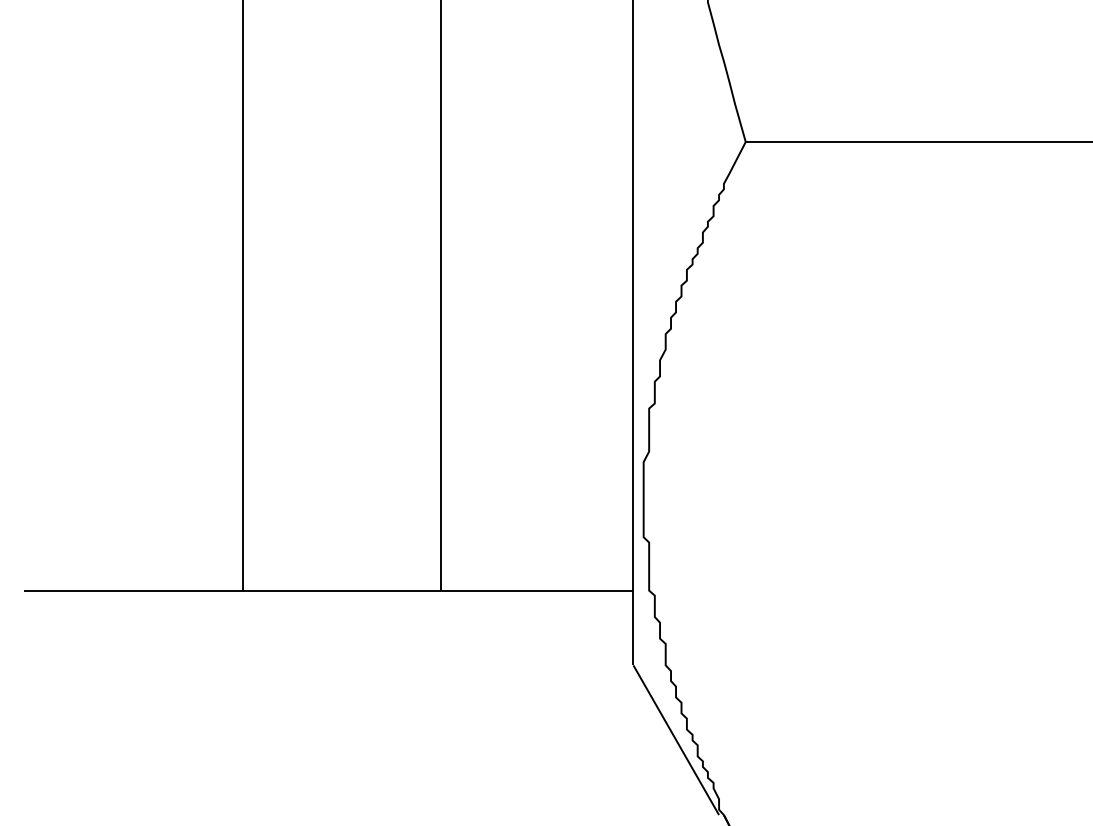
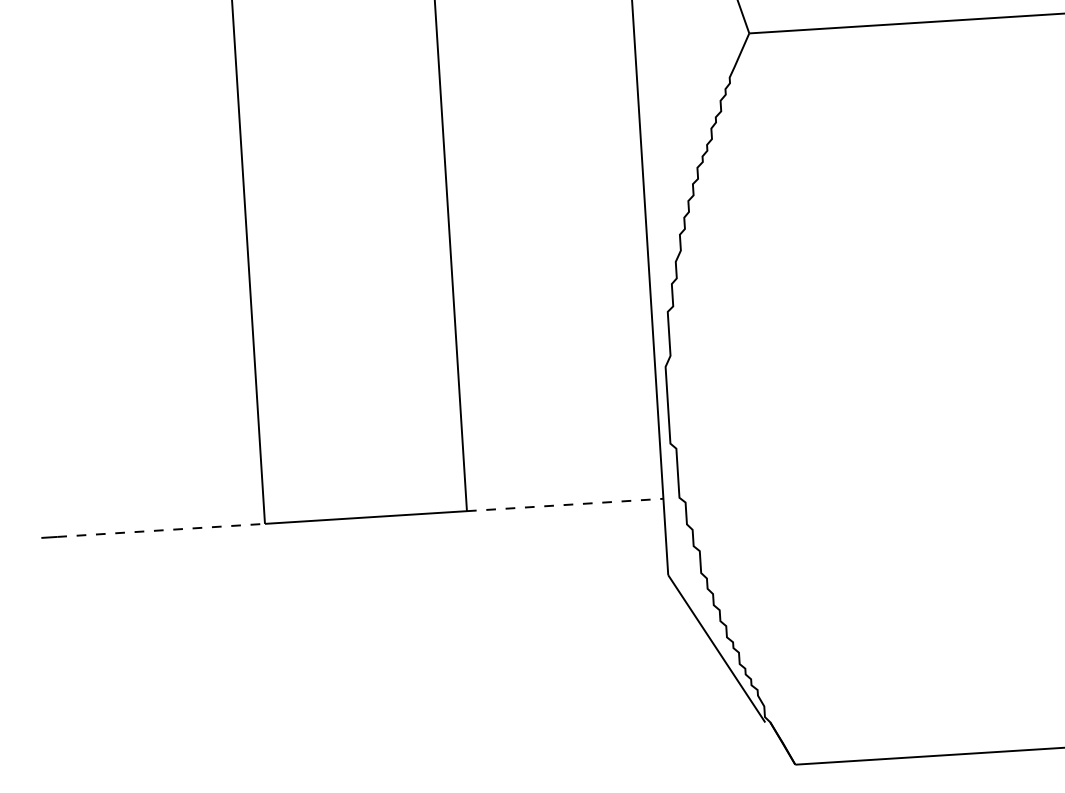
line: (141, 590) -> (161, 530), solid -> dashed
line: (537, 590) -> (565, 504), solid -> dashed

